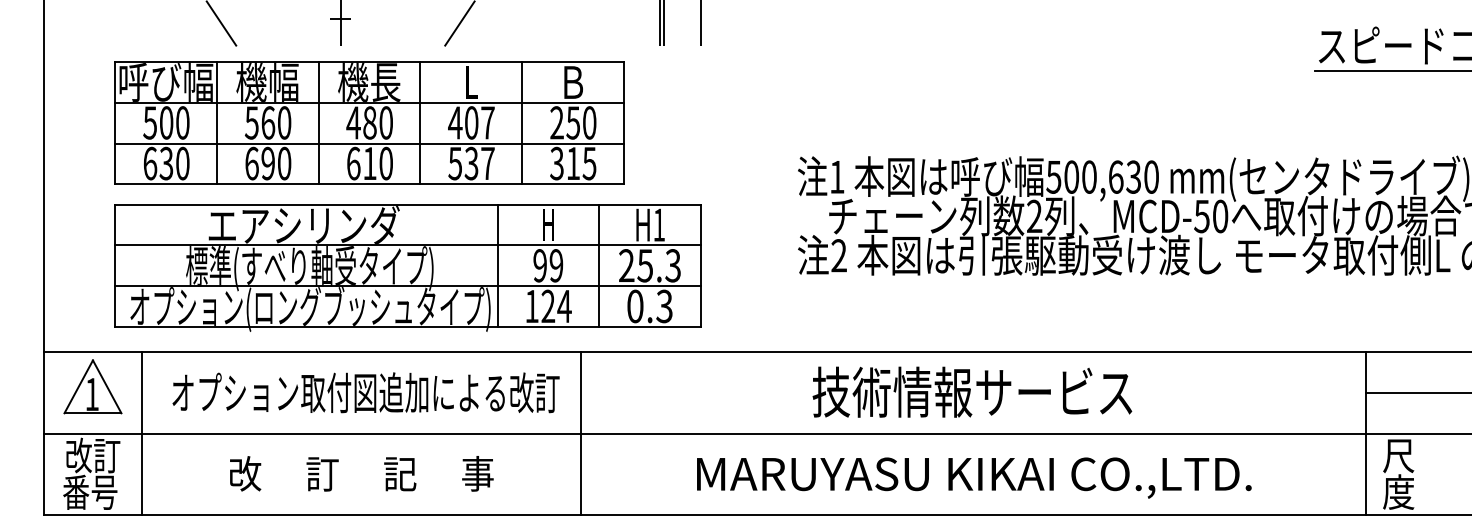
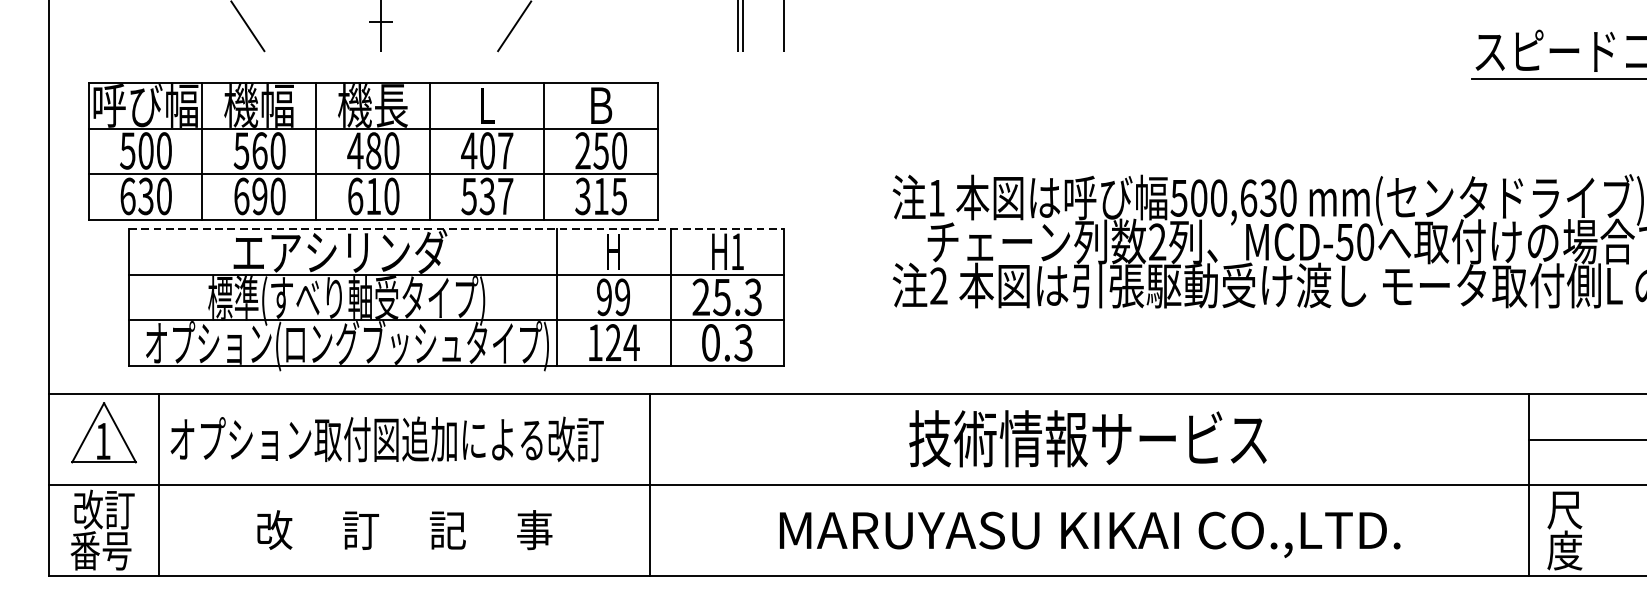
part: (369, 122) -> (373, 150), moved
line: (408, 204) -> (457, 228), solid -> dashed
text: (365, 392) -> (386, 439), moved

